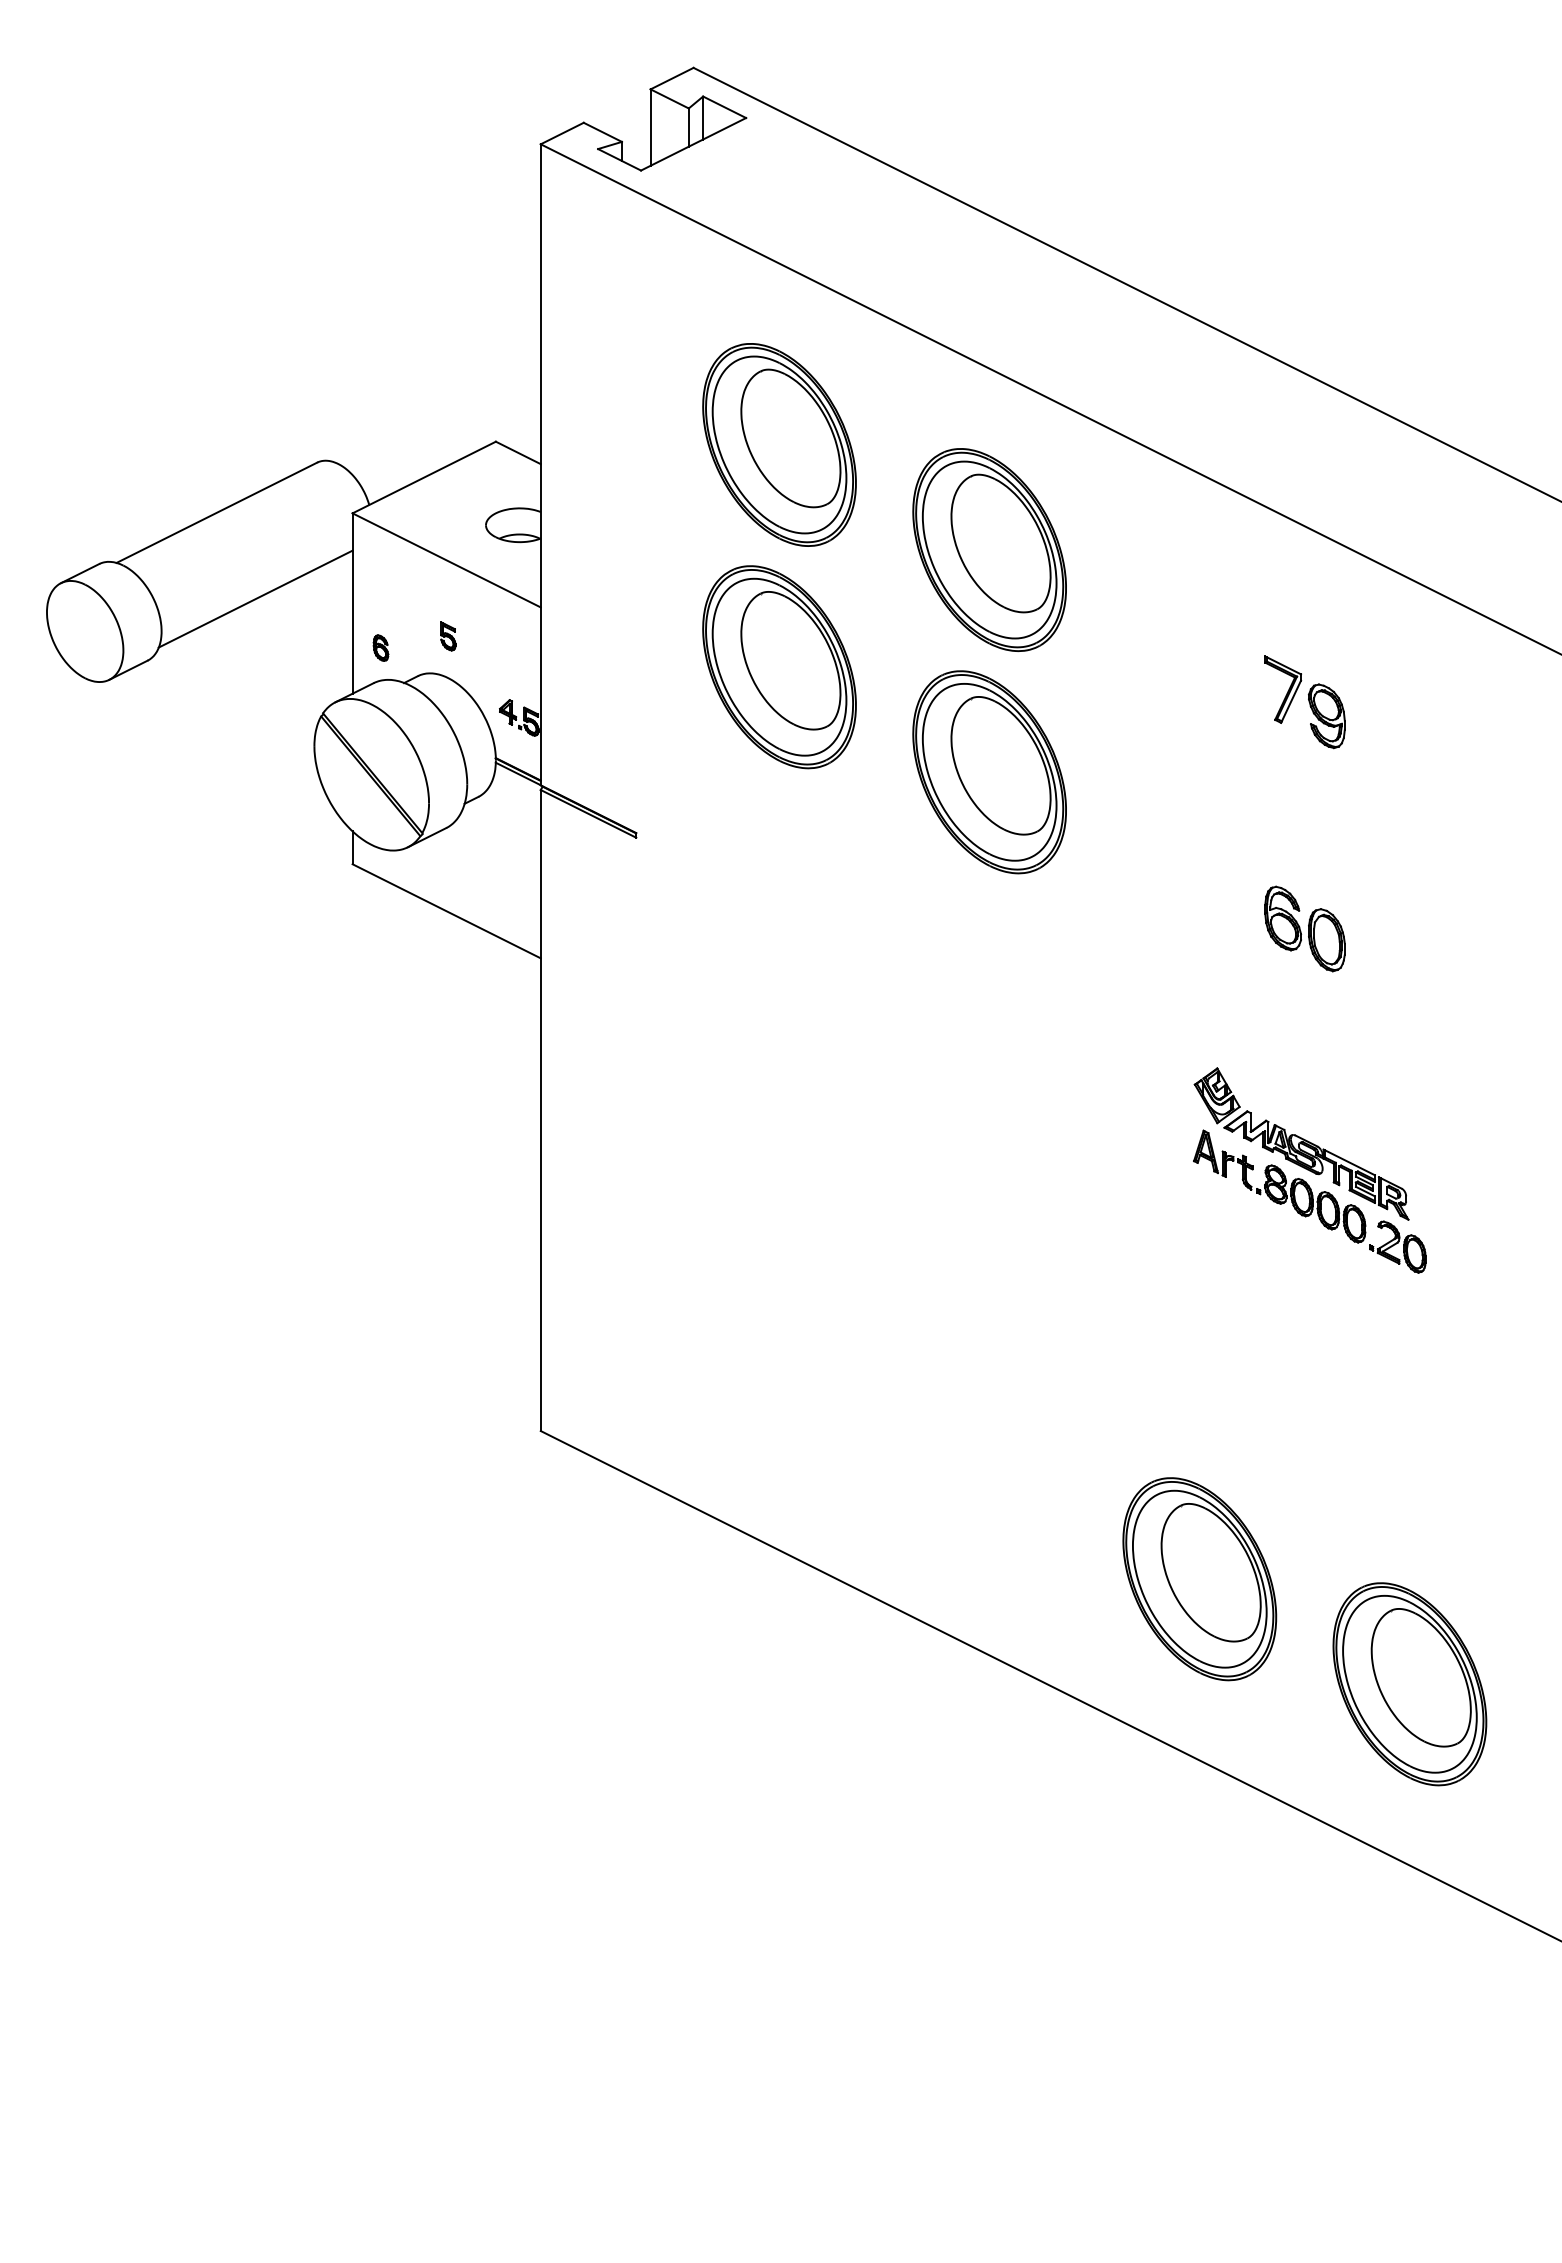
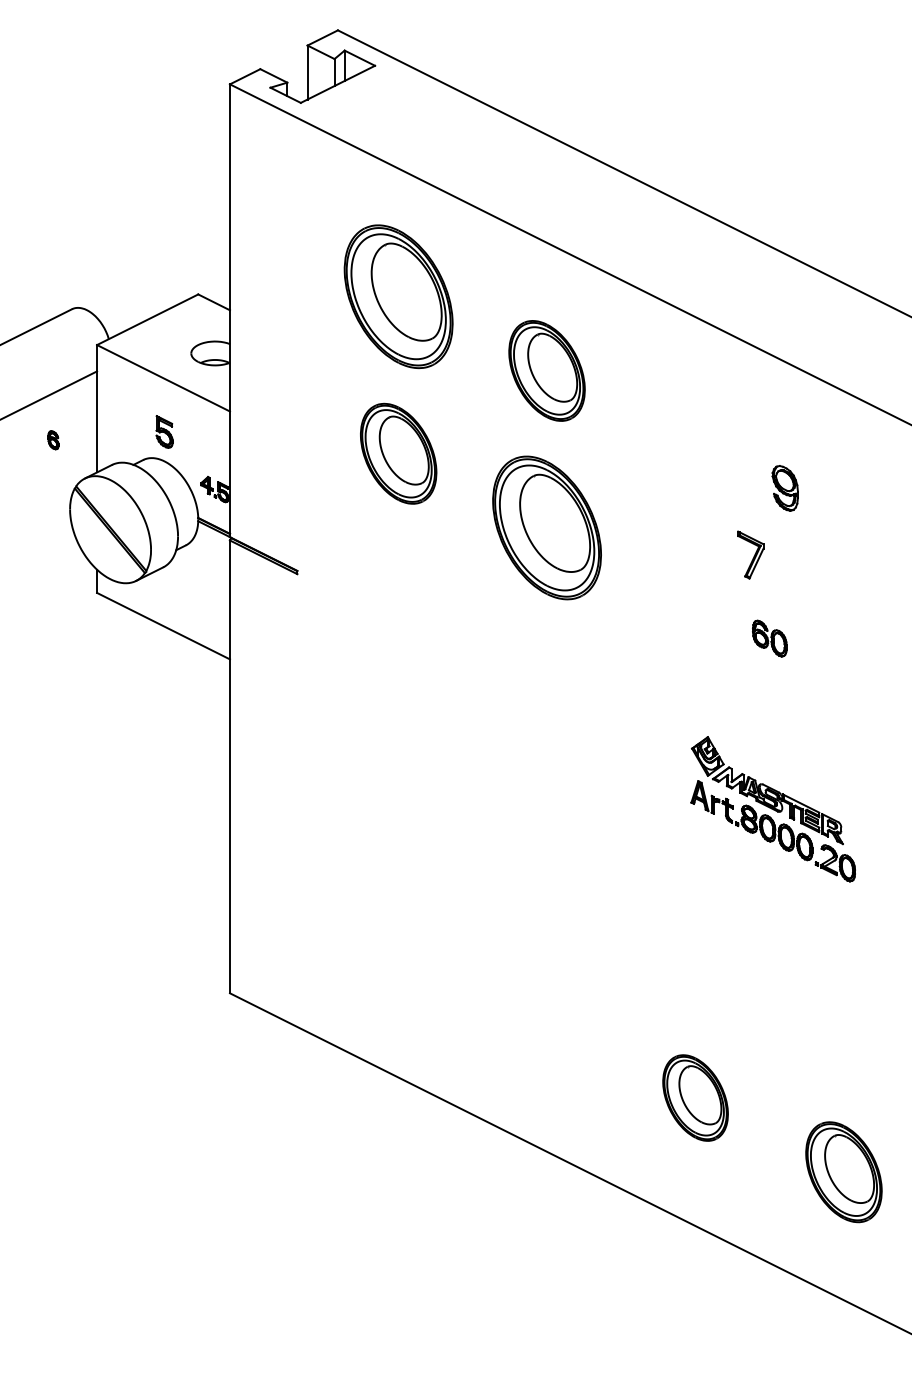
part: (989, 549) -> (546, 370), size x0.7
part: (448, 636) -> (164, 432), size x1.6
part: (380, 647) -> (53, 439), moved
part: (779, 667) -> (398, 453), size x0.7
part: (1283, 689) -> (751, 554), moved
part: (1304, 928) -> (769, 638), size x0.6
part: (1199, 1579) -> (695, 1098), size x0.6
part: (1409, 1684) -> (843, 1172), size x0.7

